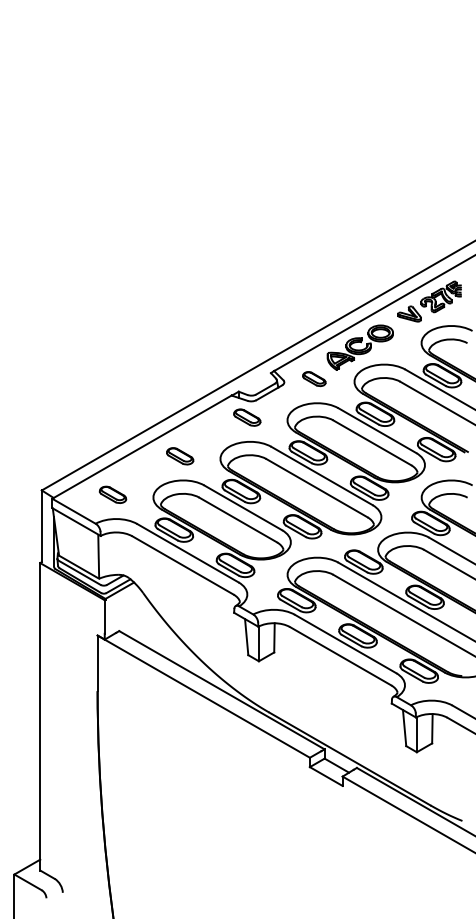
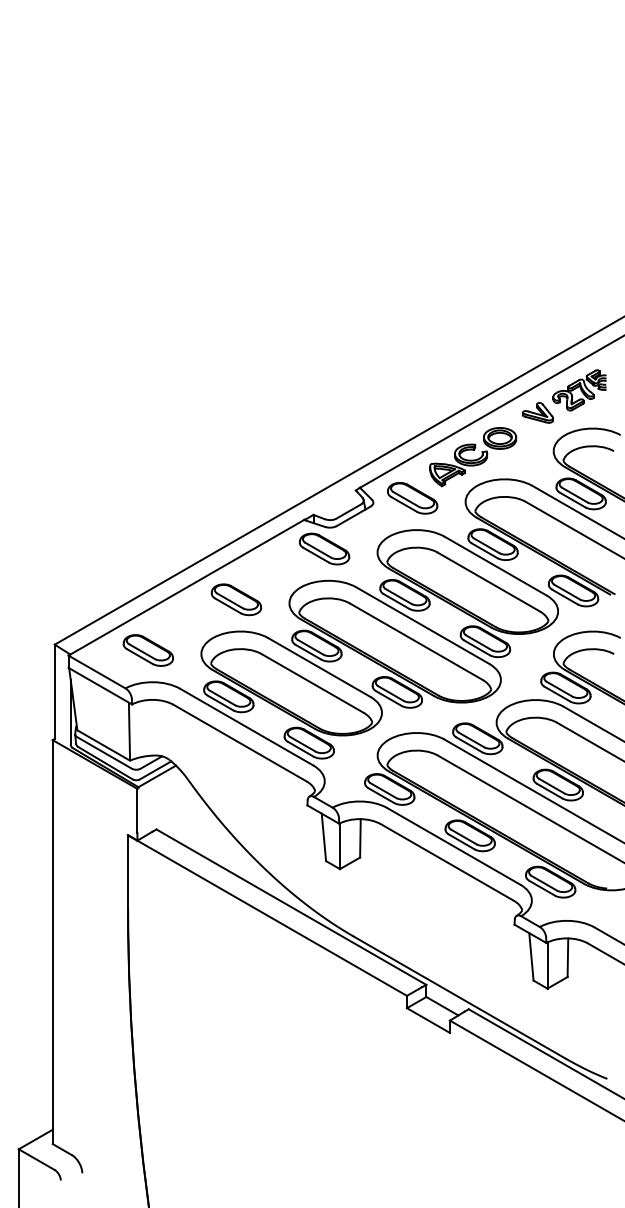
part: (314, 379) -> (412, 498), size x1.67
part: (247, 417) -> (324, 548), size x1.43
part: (180, 456) -> (236, 599), size x1.43
part: (112, 494) -> (147, 650), size x1.43

